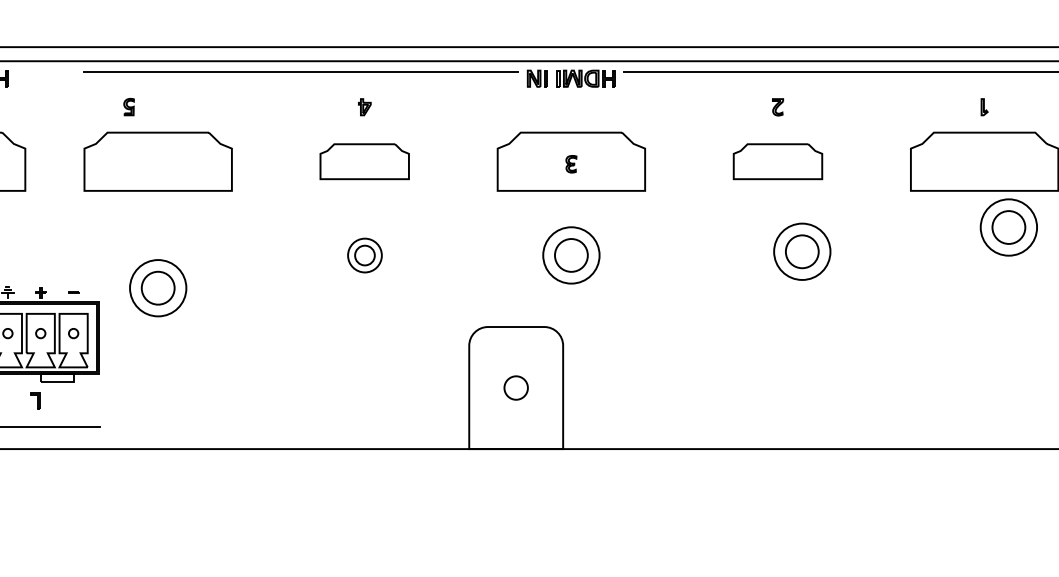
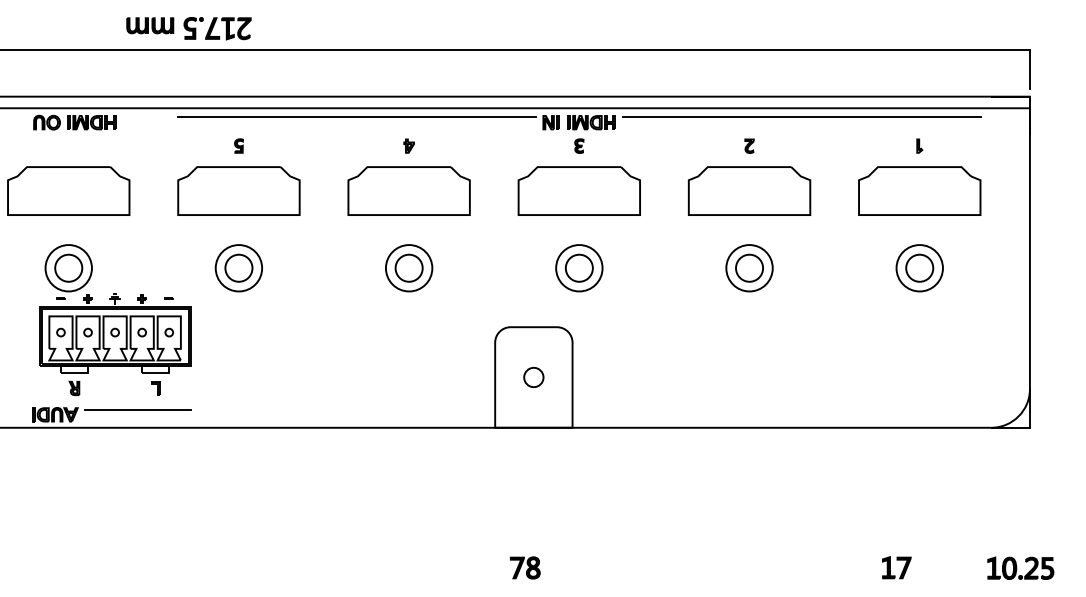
part: (128, 106) -> (238, 145), moved
part: (364, 161) -> (408, 190), size x1.67
part: (777, 161) -> (749, 190), size x1.67
part: (571, 163) -> (579, 145), moved
part: (1008, 227) -> (919, 268), moved
part: (802, 252) -> (749, 268), moved
part: (365, 255) -> (409, 268), size x1.67
part: (157, 288) -> (238, 268), moved
part: (35, 401) -> (155, 388), moved

